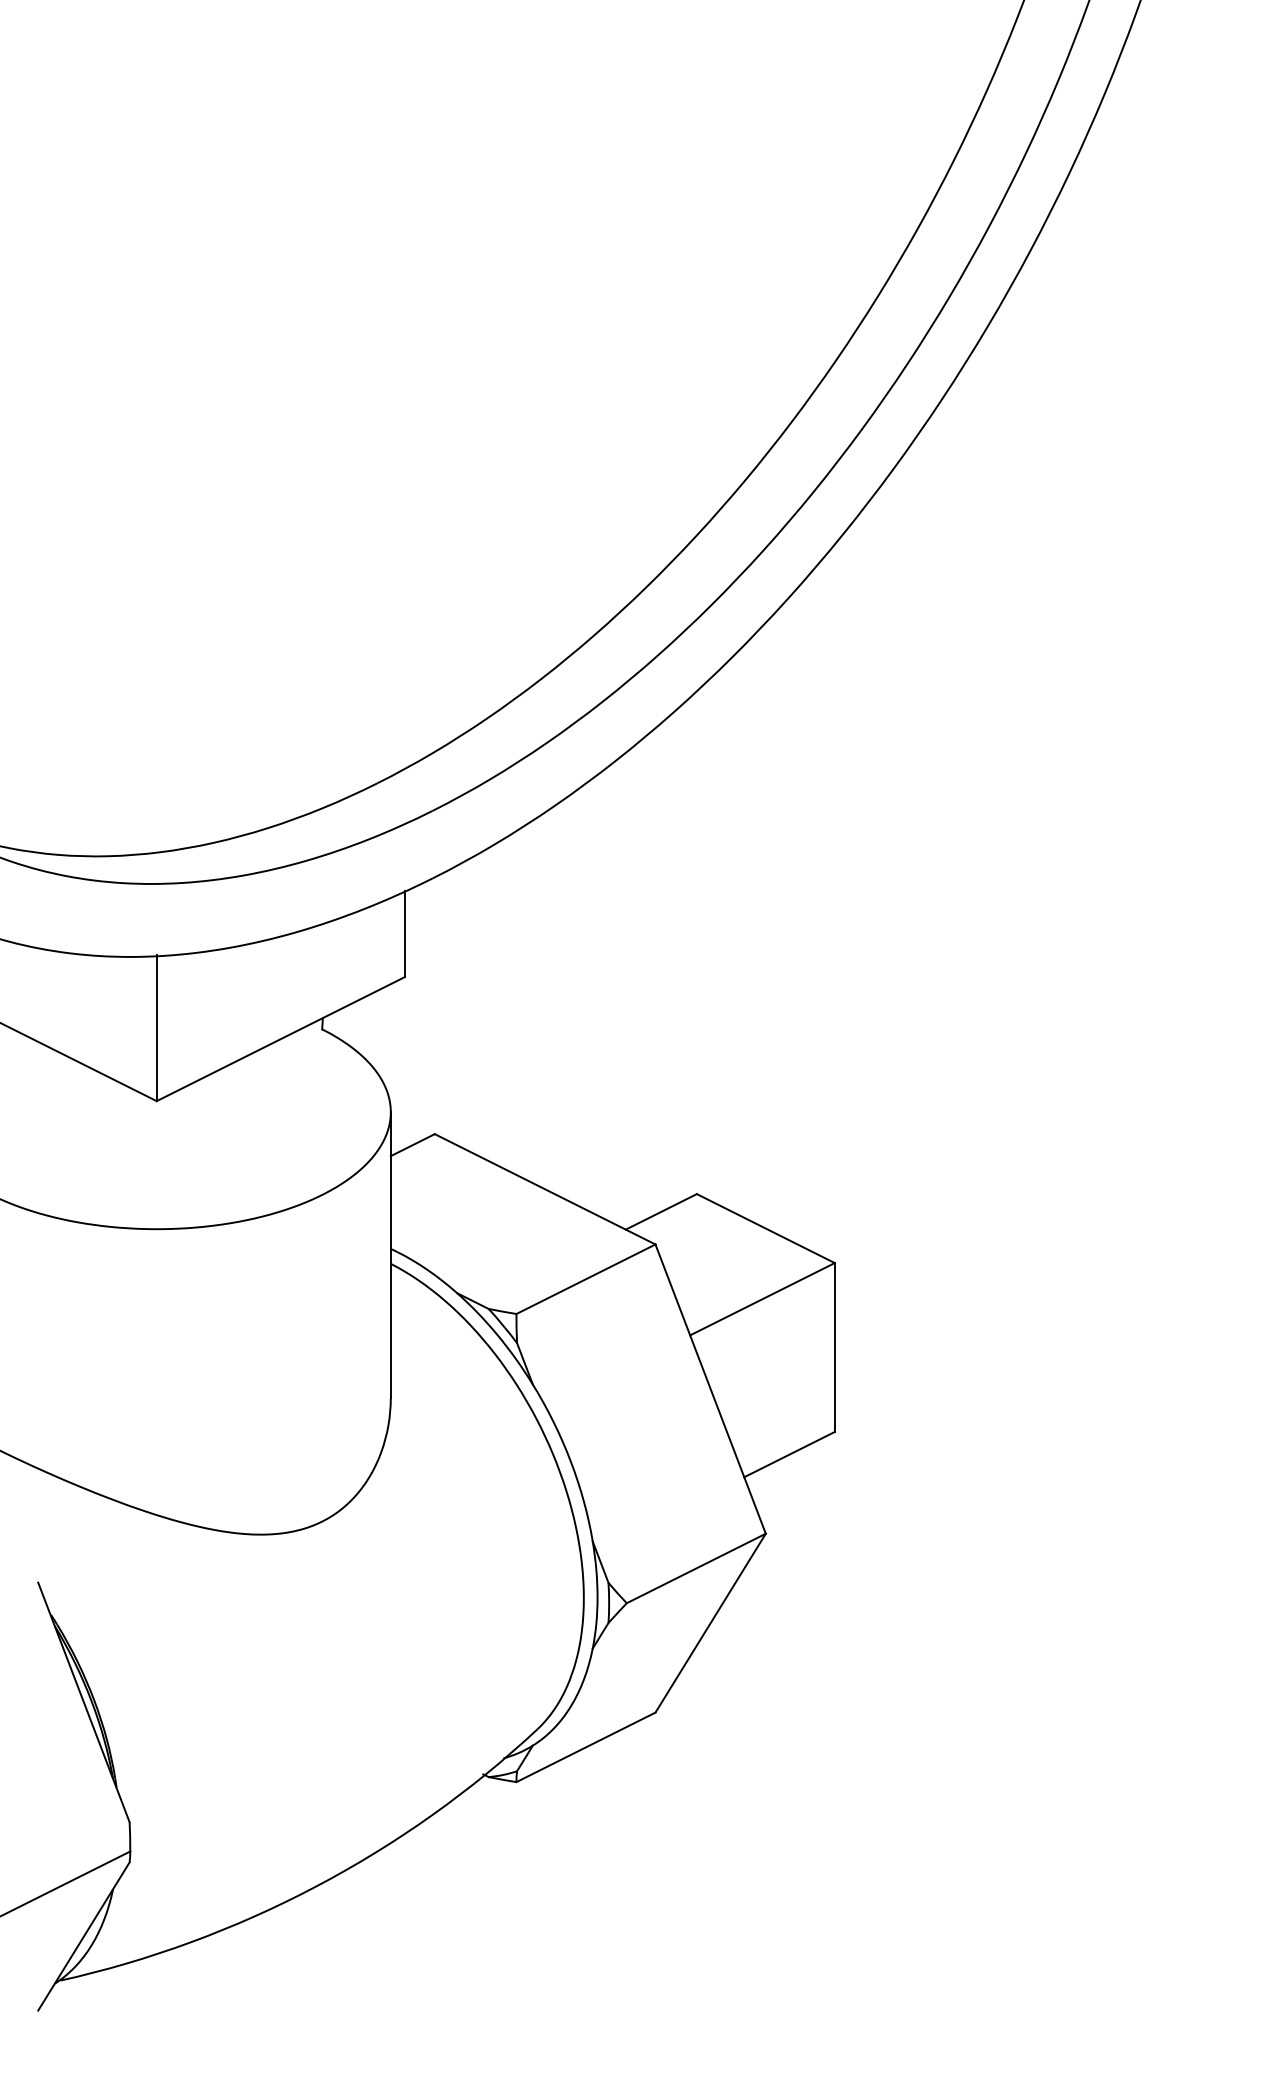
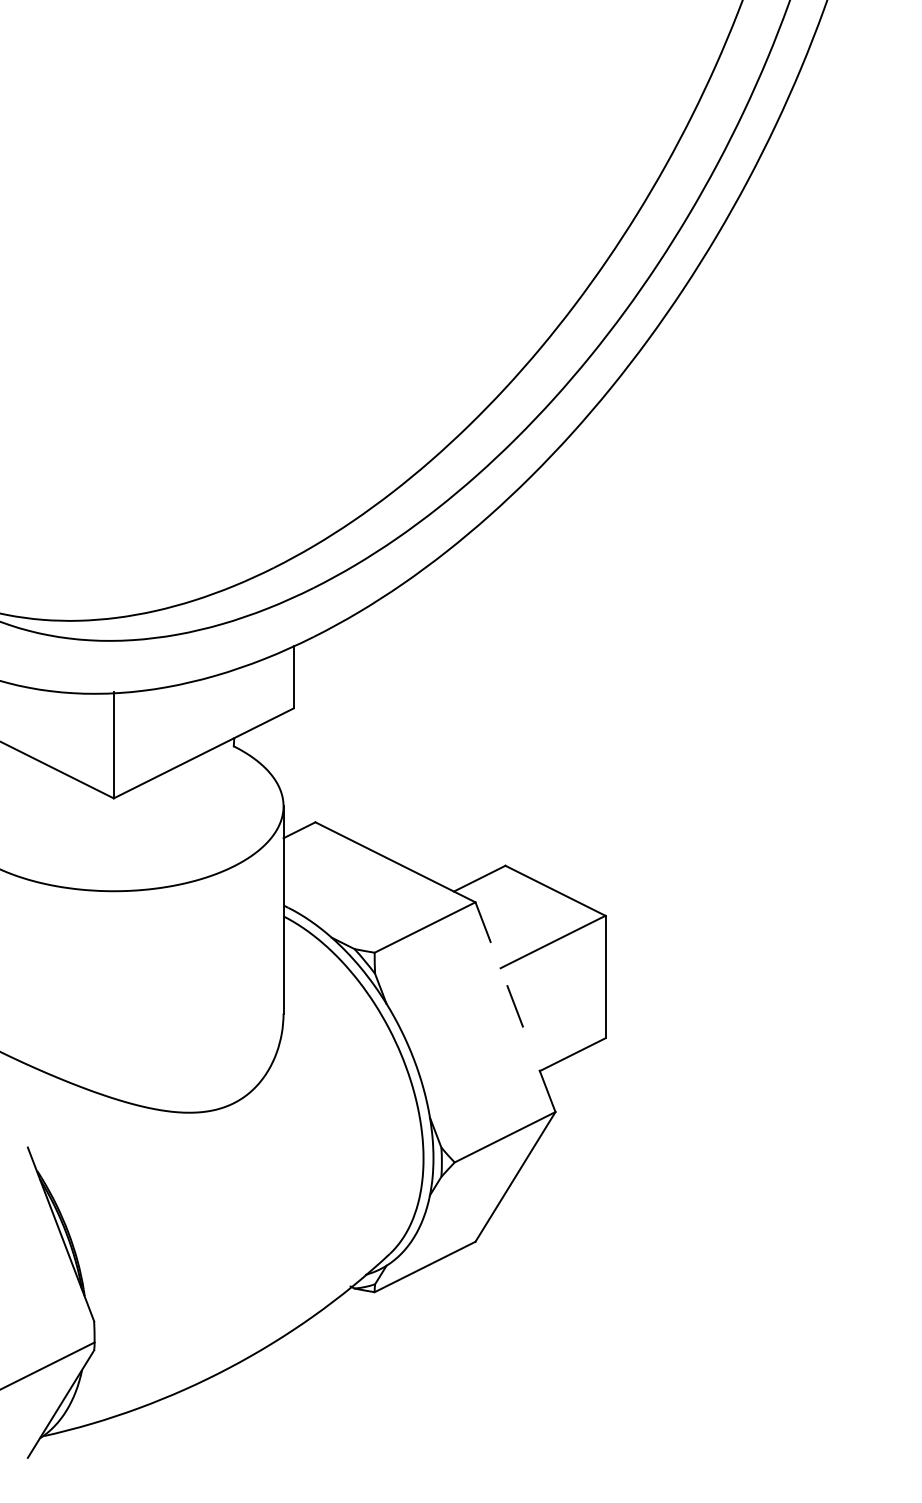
line: (710, 1388) -> (515, 1006), solid -> dashed

